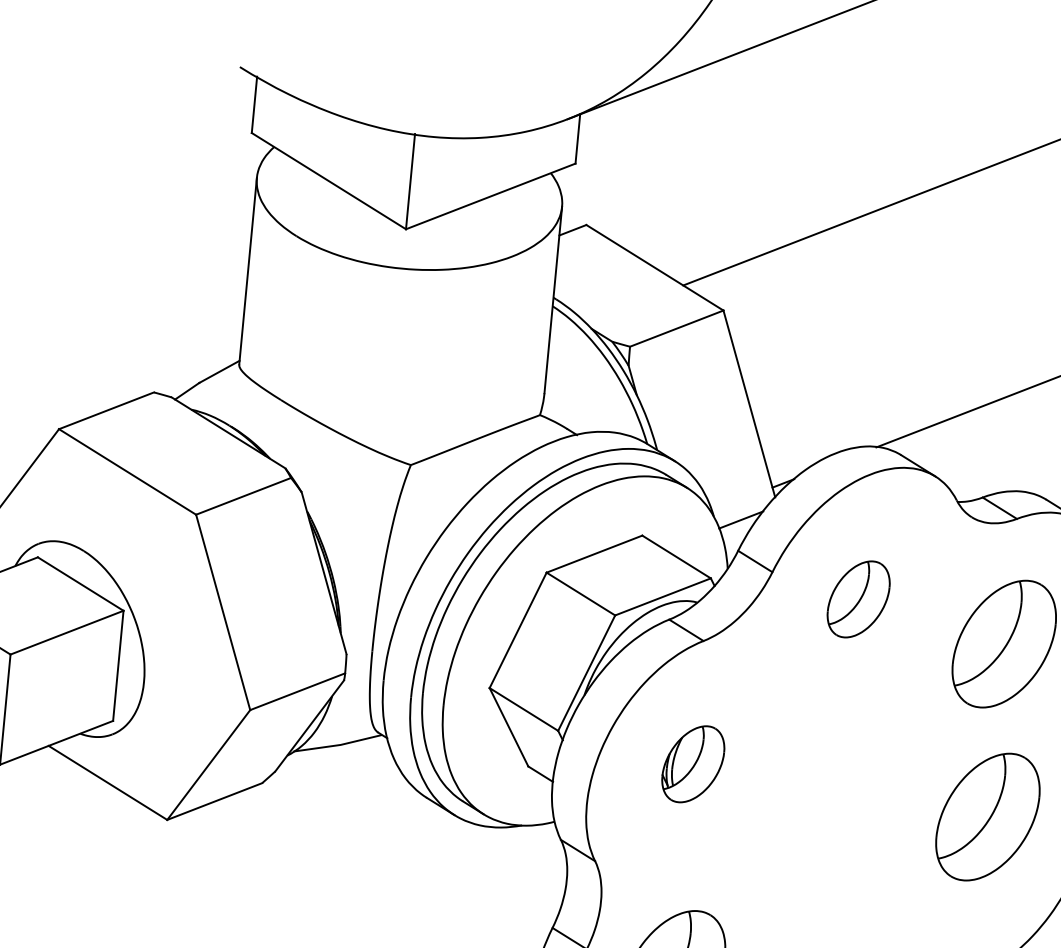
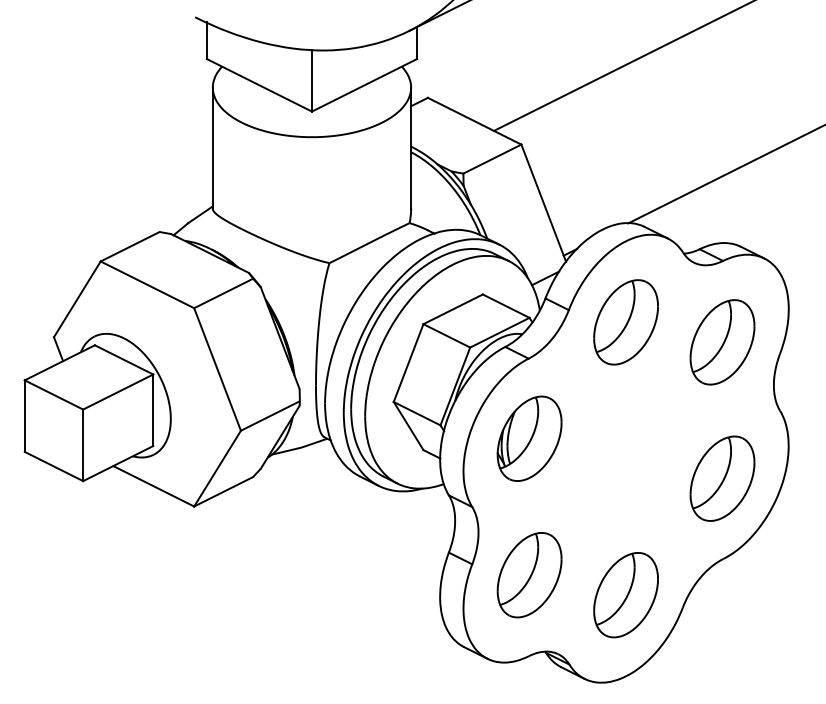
part: (857, 599) -> (625, 322), size x1.67
part: (693, 764) -> (529, 438), size x1.67
part: (987, 816) -> (722, 478), moved

